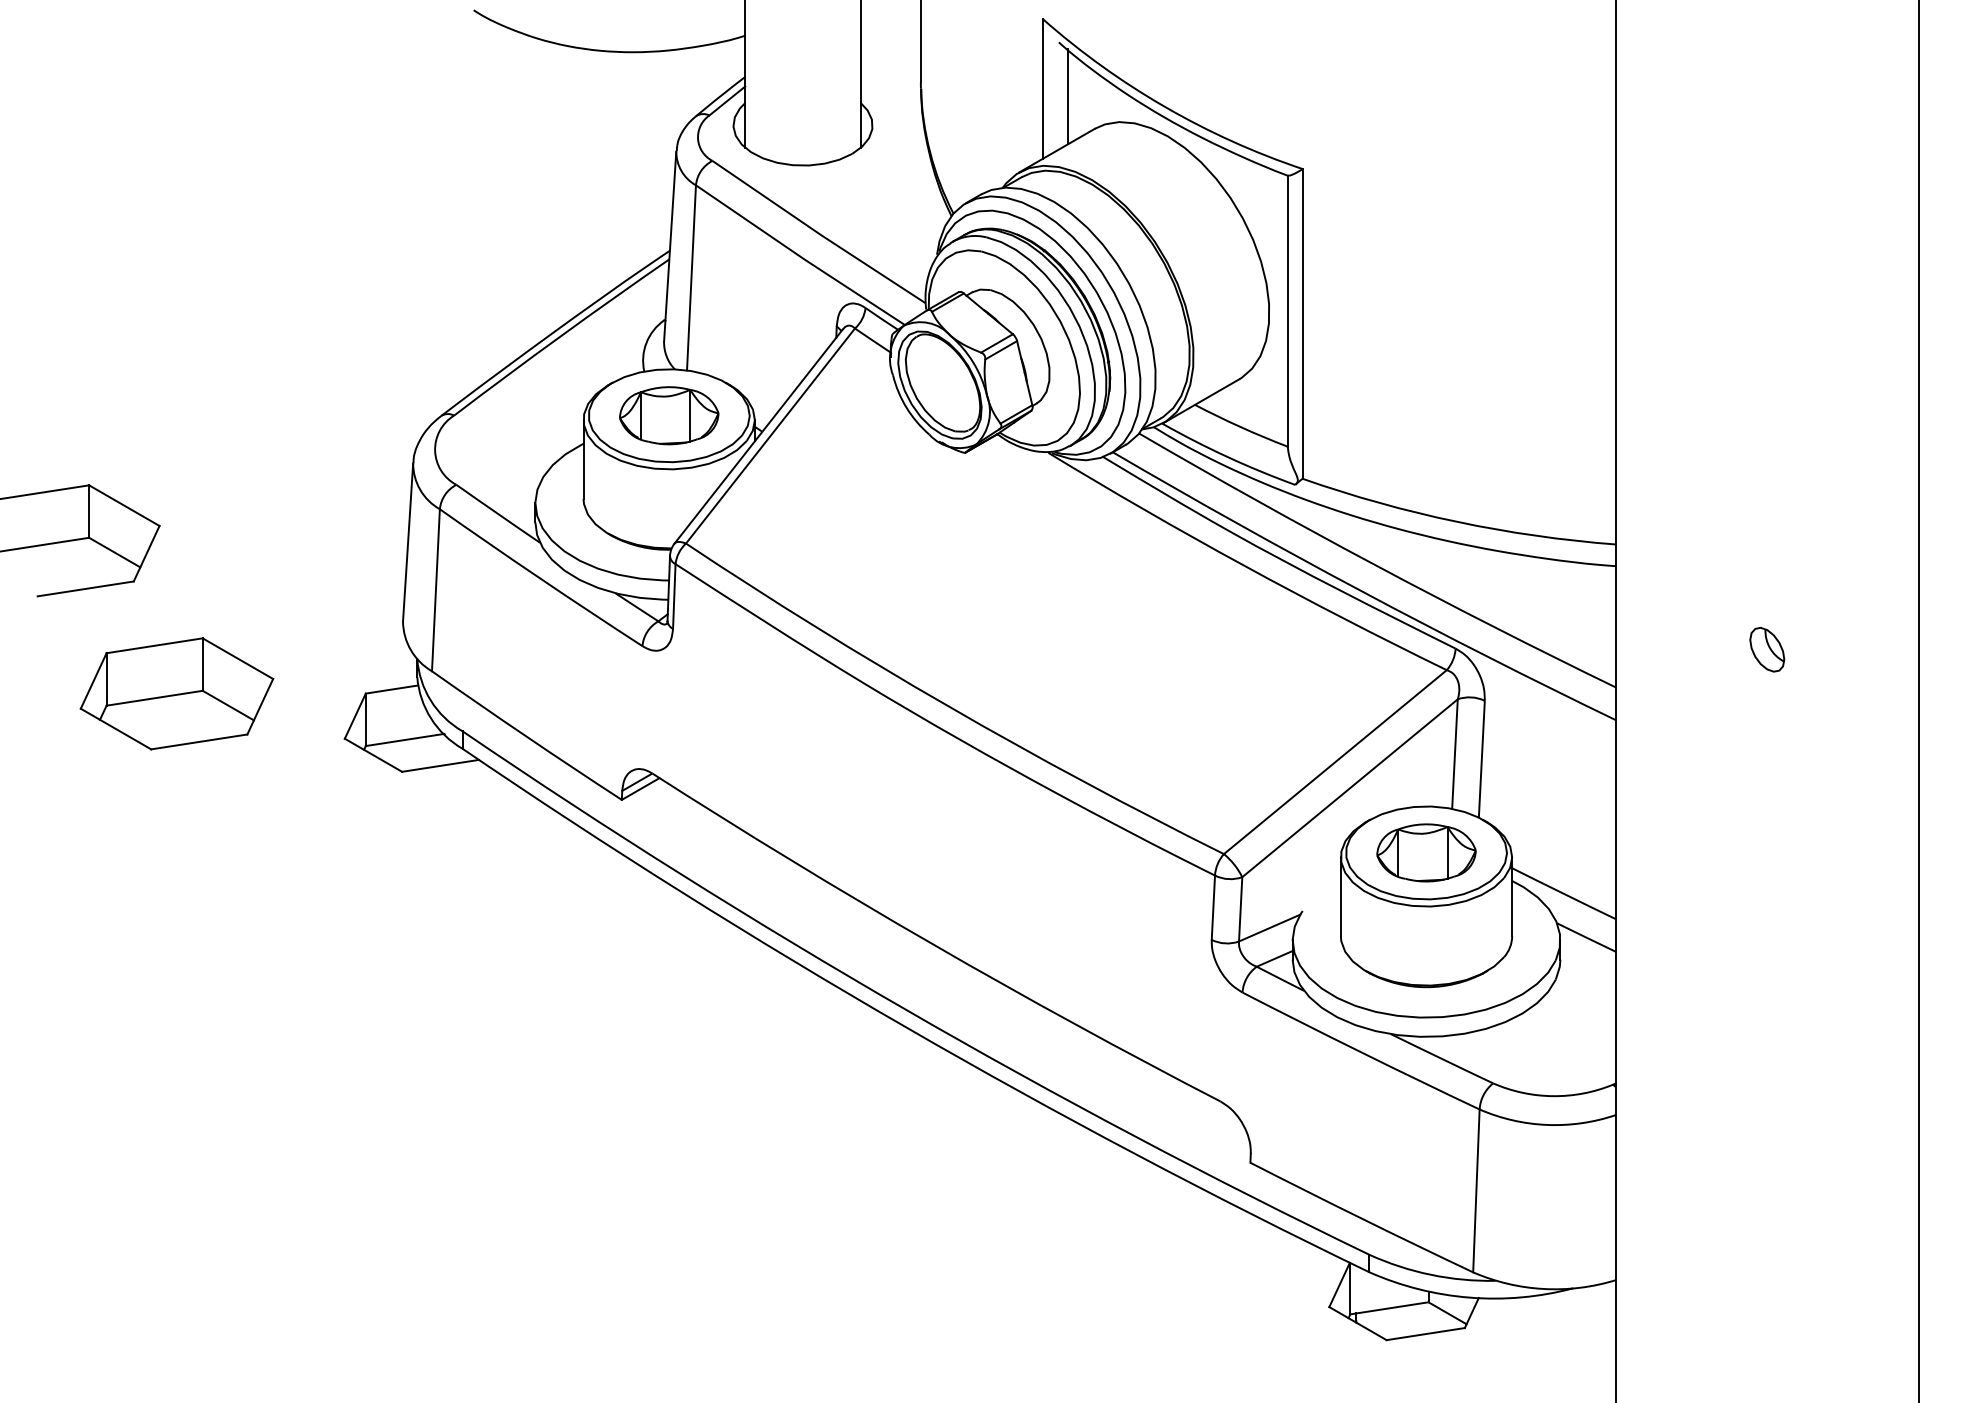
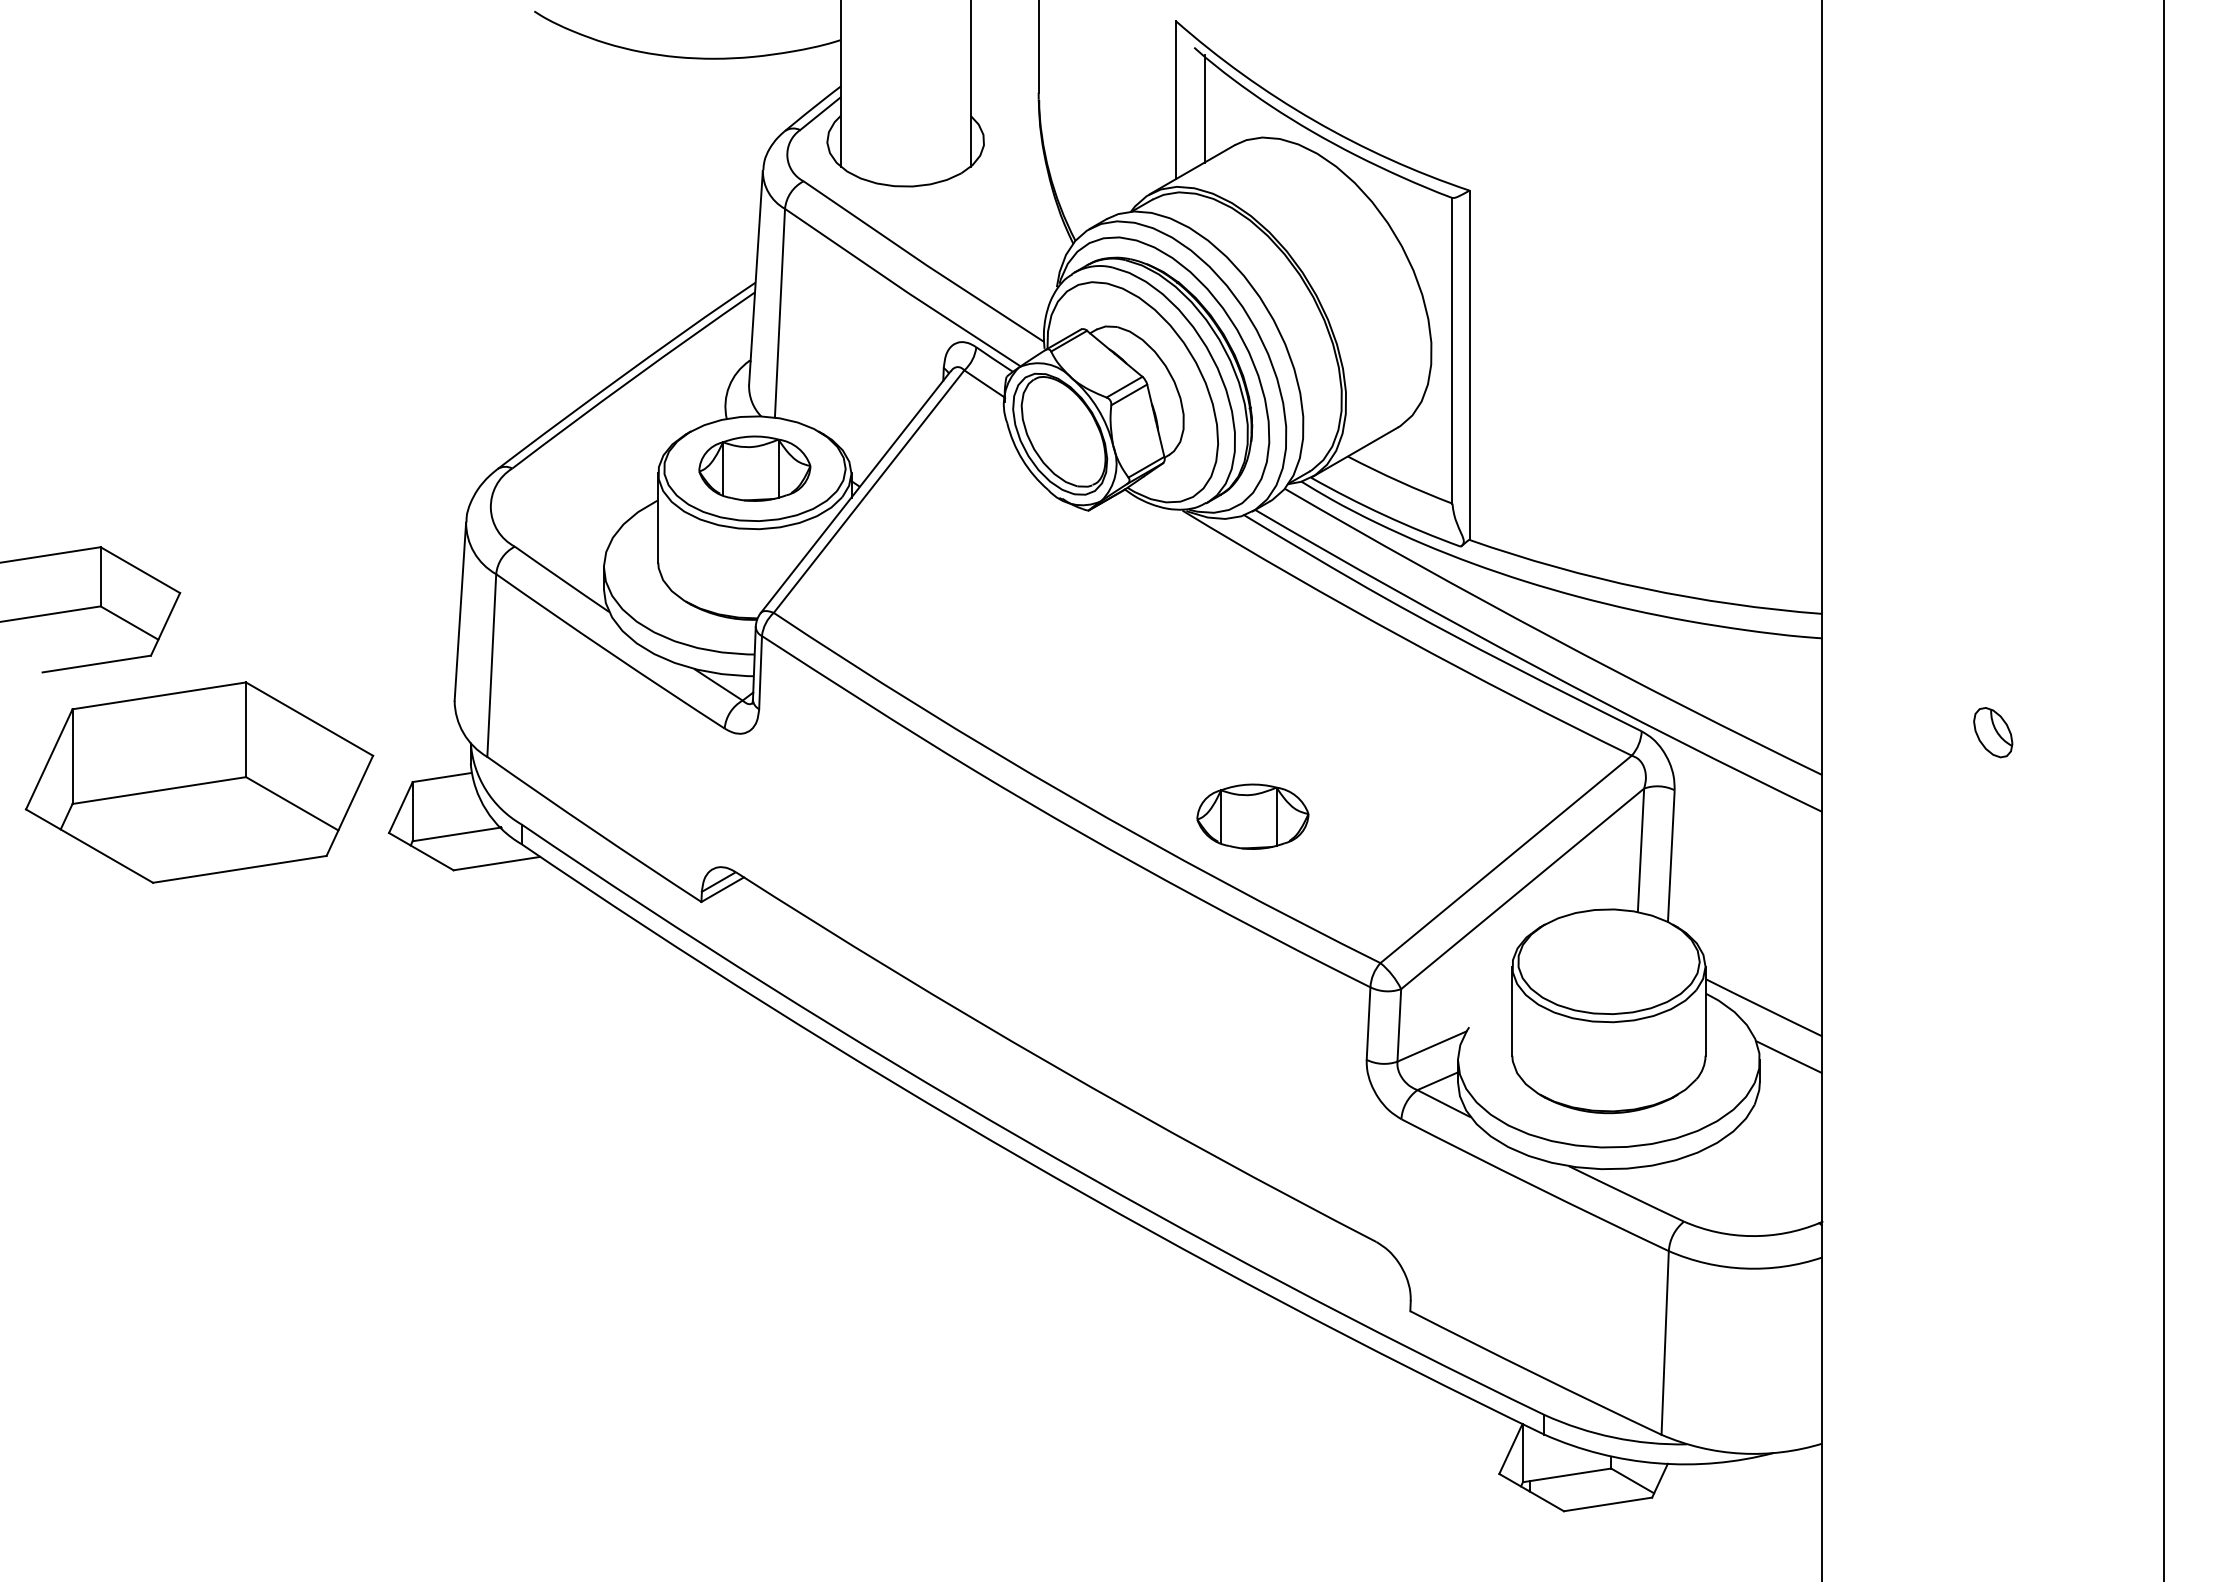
part: (176, 693) -> (199, 781), size x1.6
part: (1426, 852) -> (1252, 816), moved

